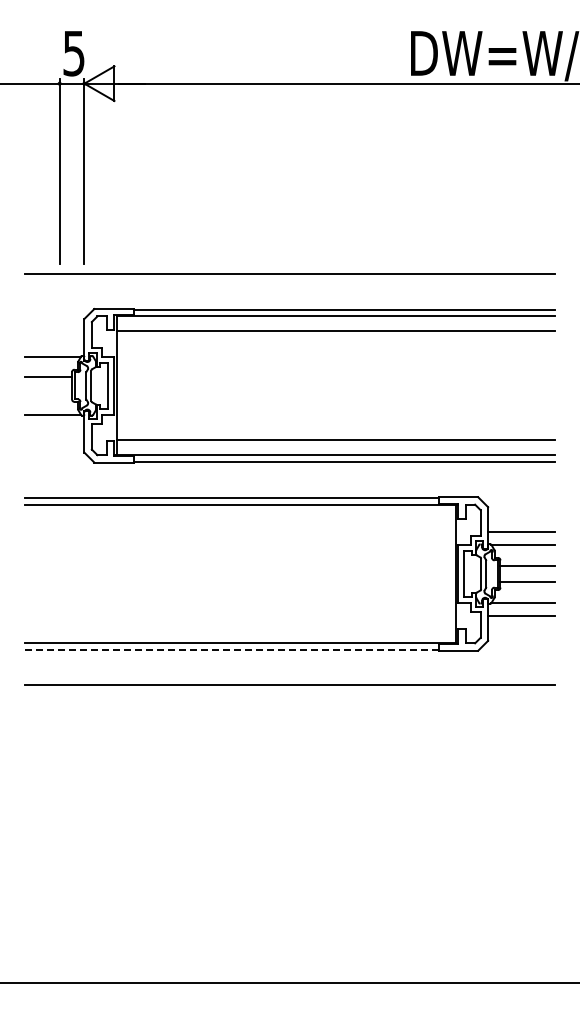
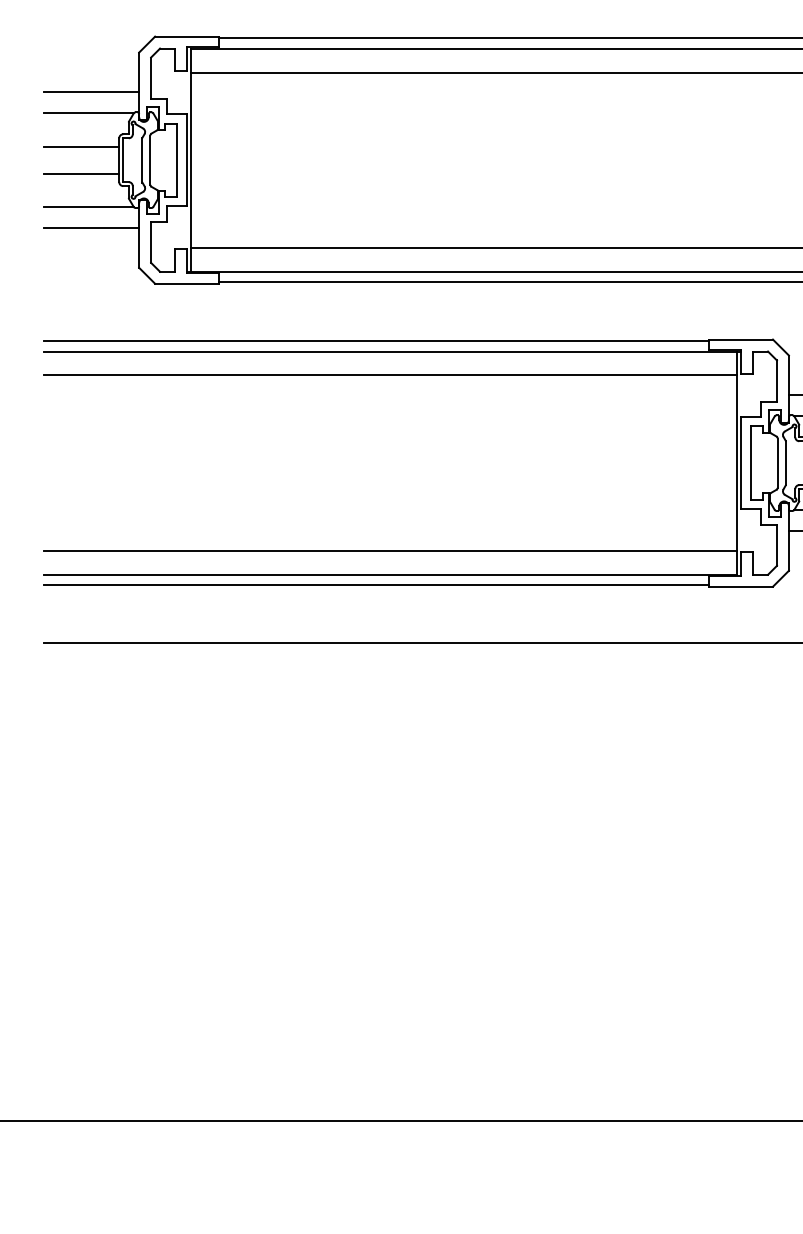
line: (54, 343) -> (90, 92), added
line: (48, 394) -> (81, 174), added
line: (54, 427) -> (90, 227), added
line: (240, 519) -> (390, 375), added
line: (240, 628) -> (390, 550), added
line: (231, 649) -> (375, 584), dashed -> solid

